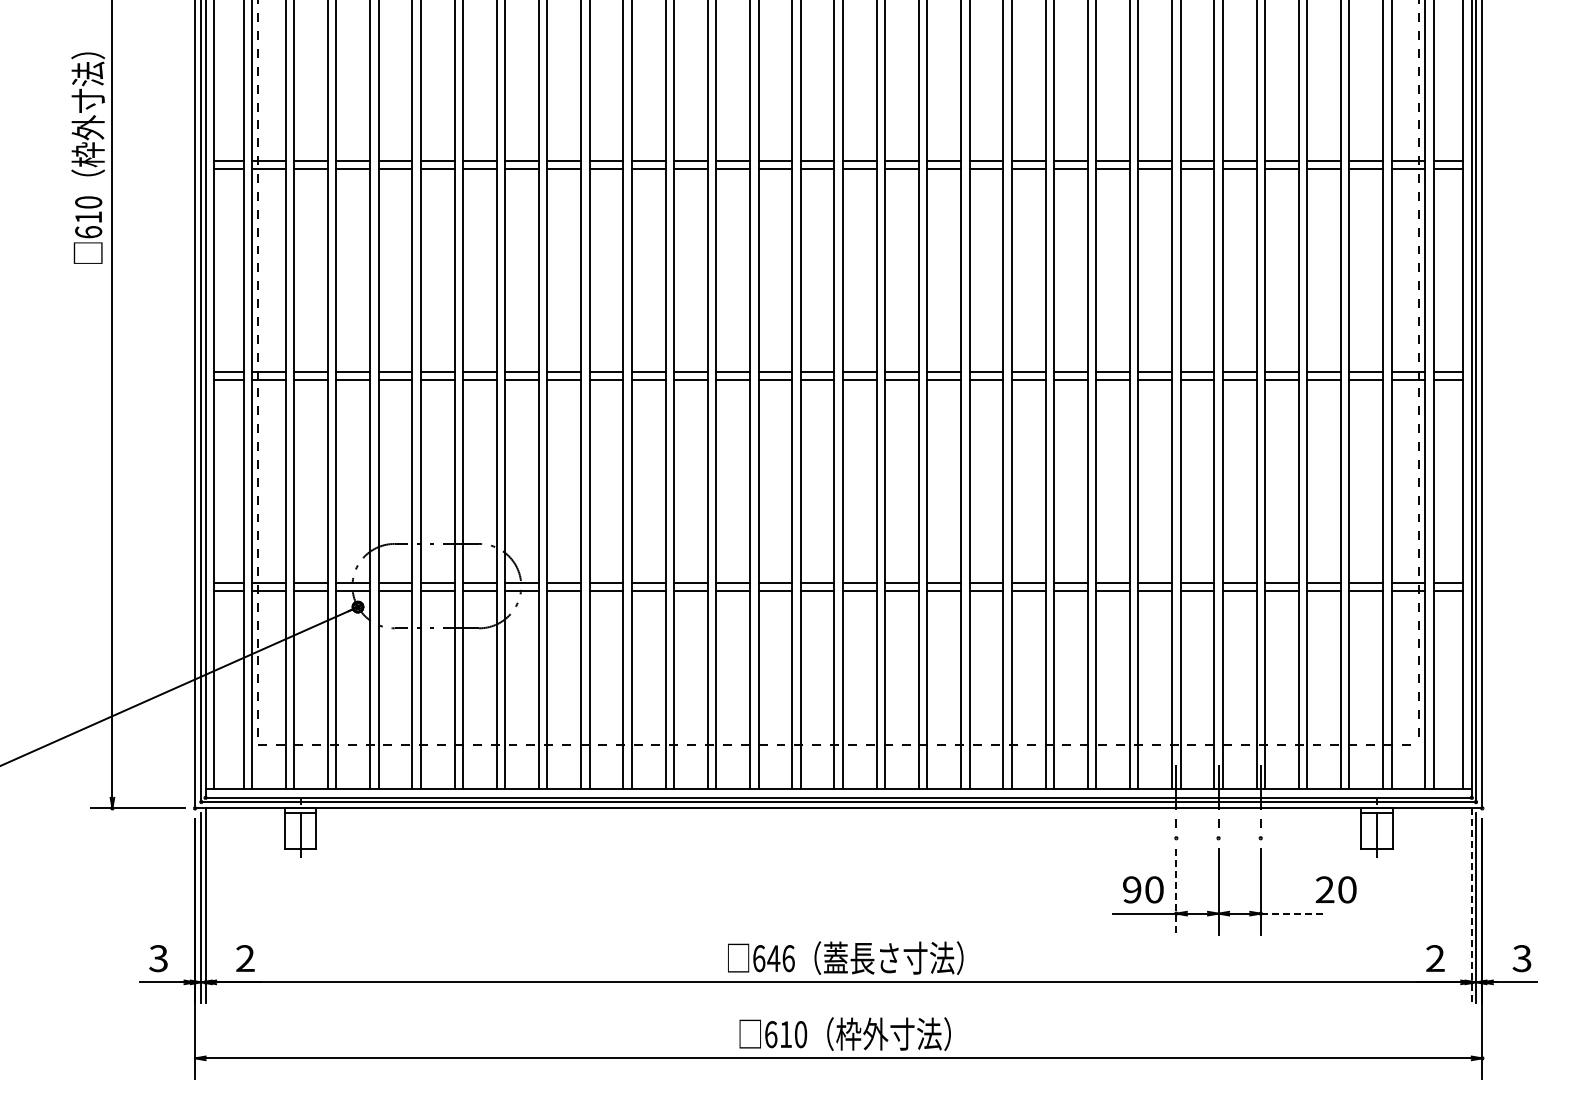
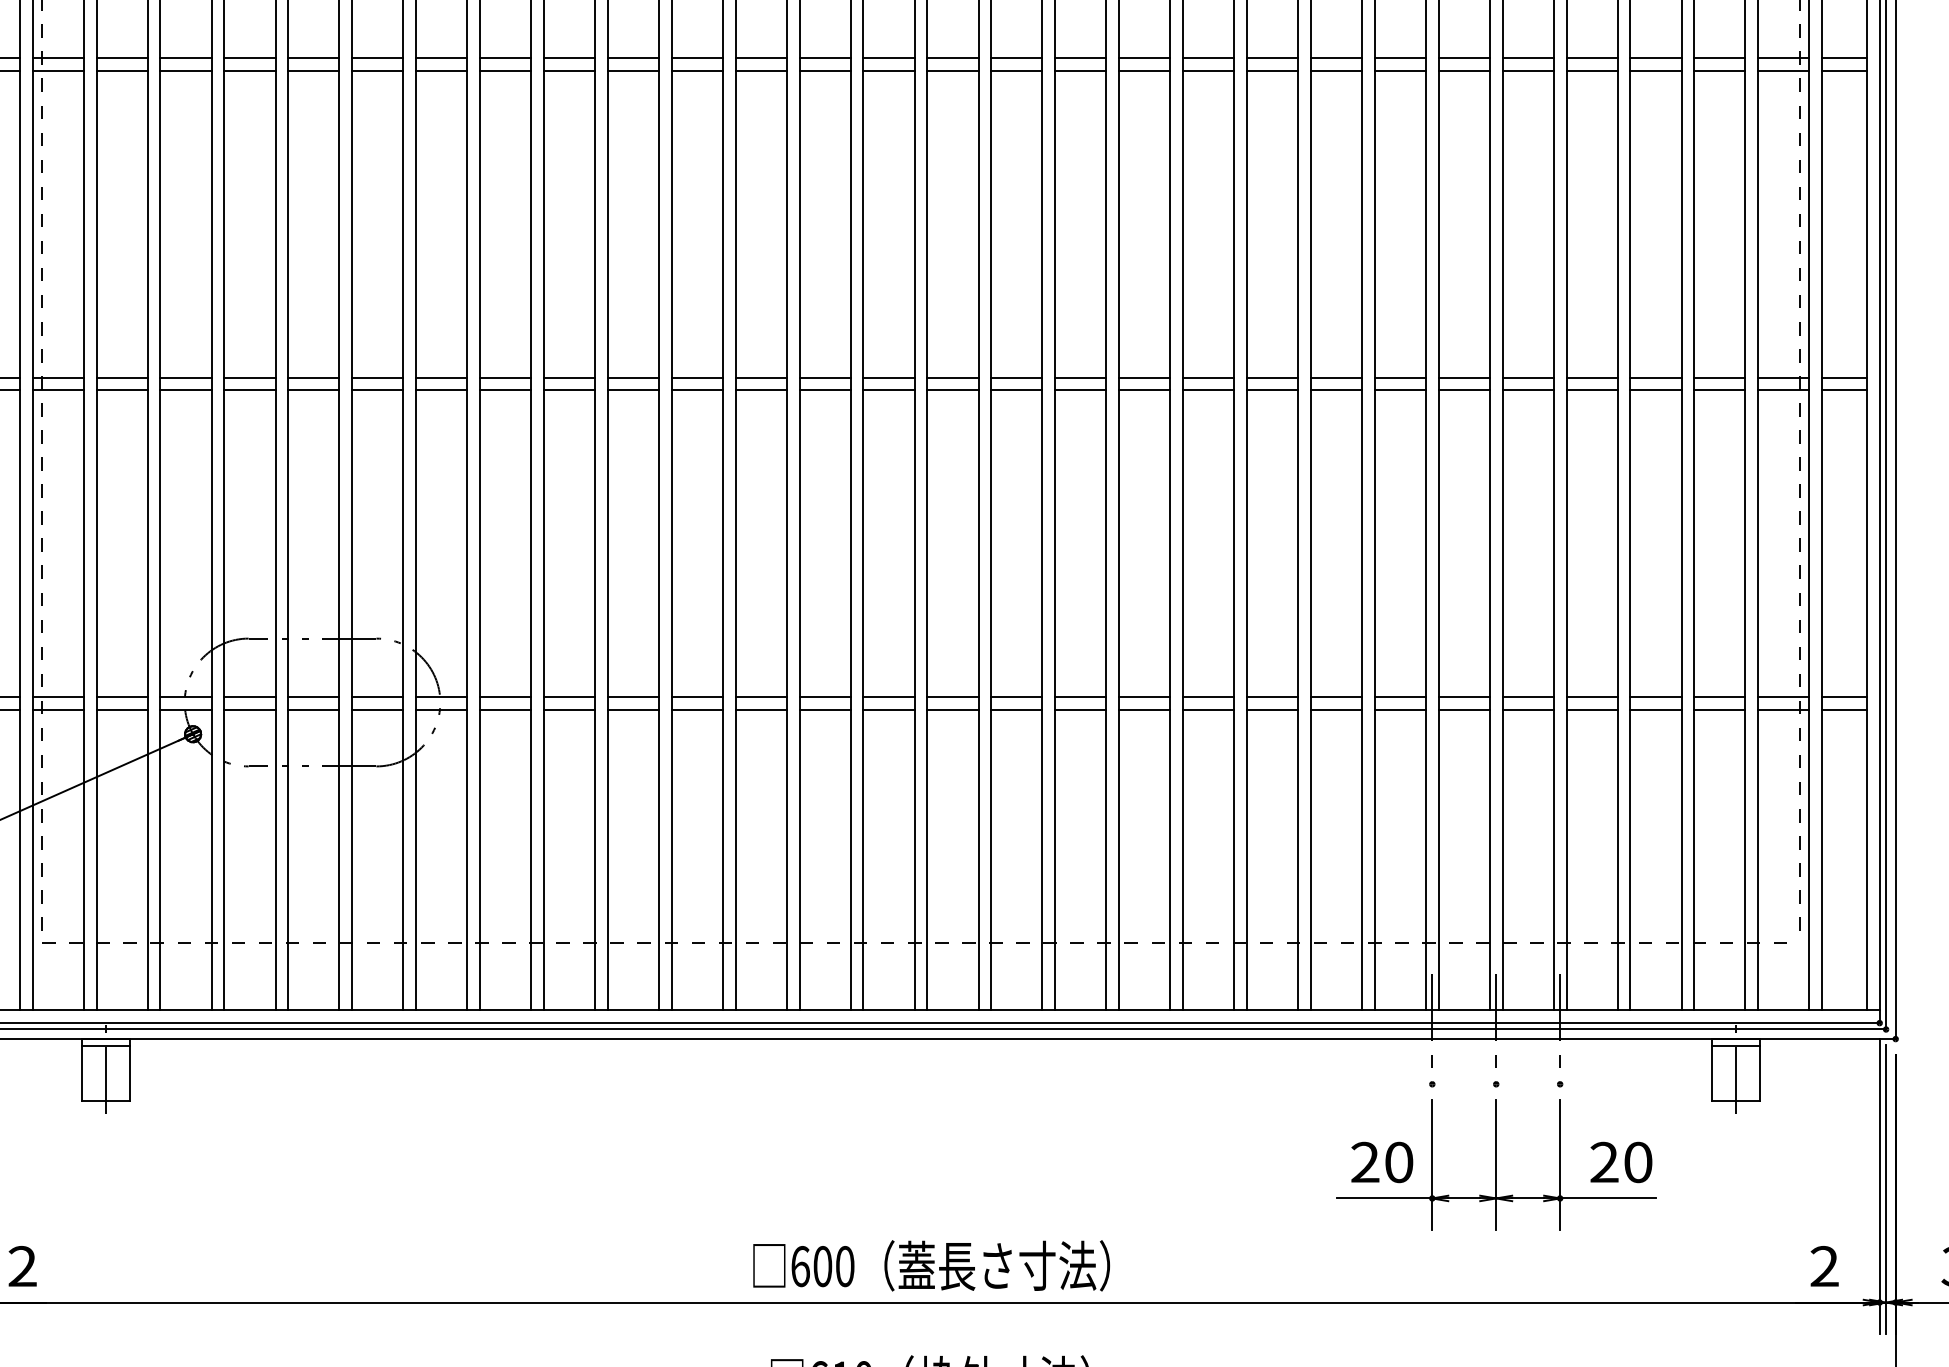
text: (1132, 889) -> (1365, 1161), 90 -> 20
text: (1335, 889) -> (1620, 1161), moved
line: (1176, 891) -> (1432, 1164), dashed -> solid
line: (1471, 905) -> (1879, 1186), dashed -> solid
line: (1292, 913) -> (1608, 1198), dashed -> solid
text: (780, 958) -> (832, 1266), 646 -> 600

